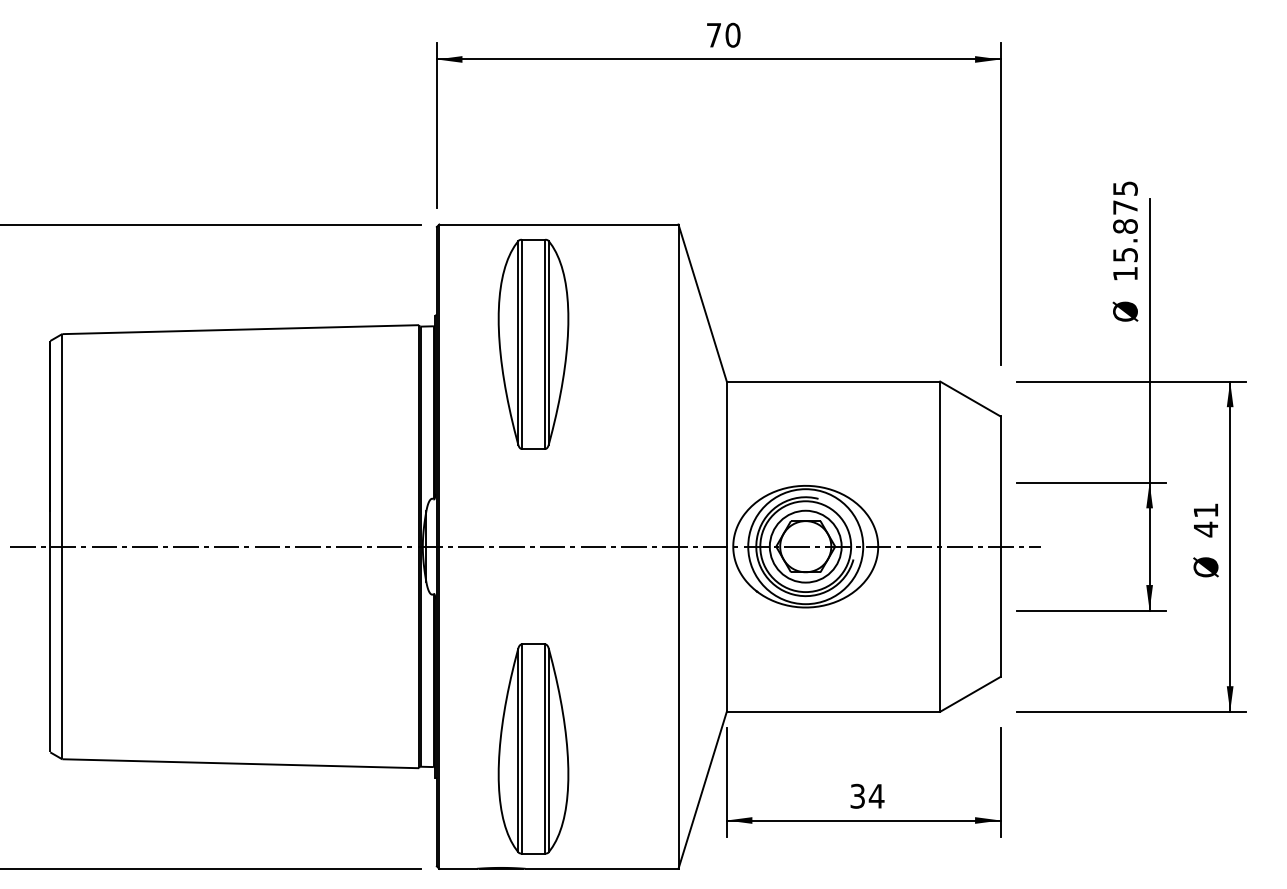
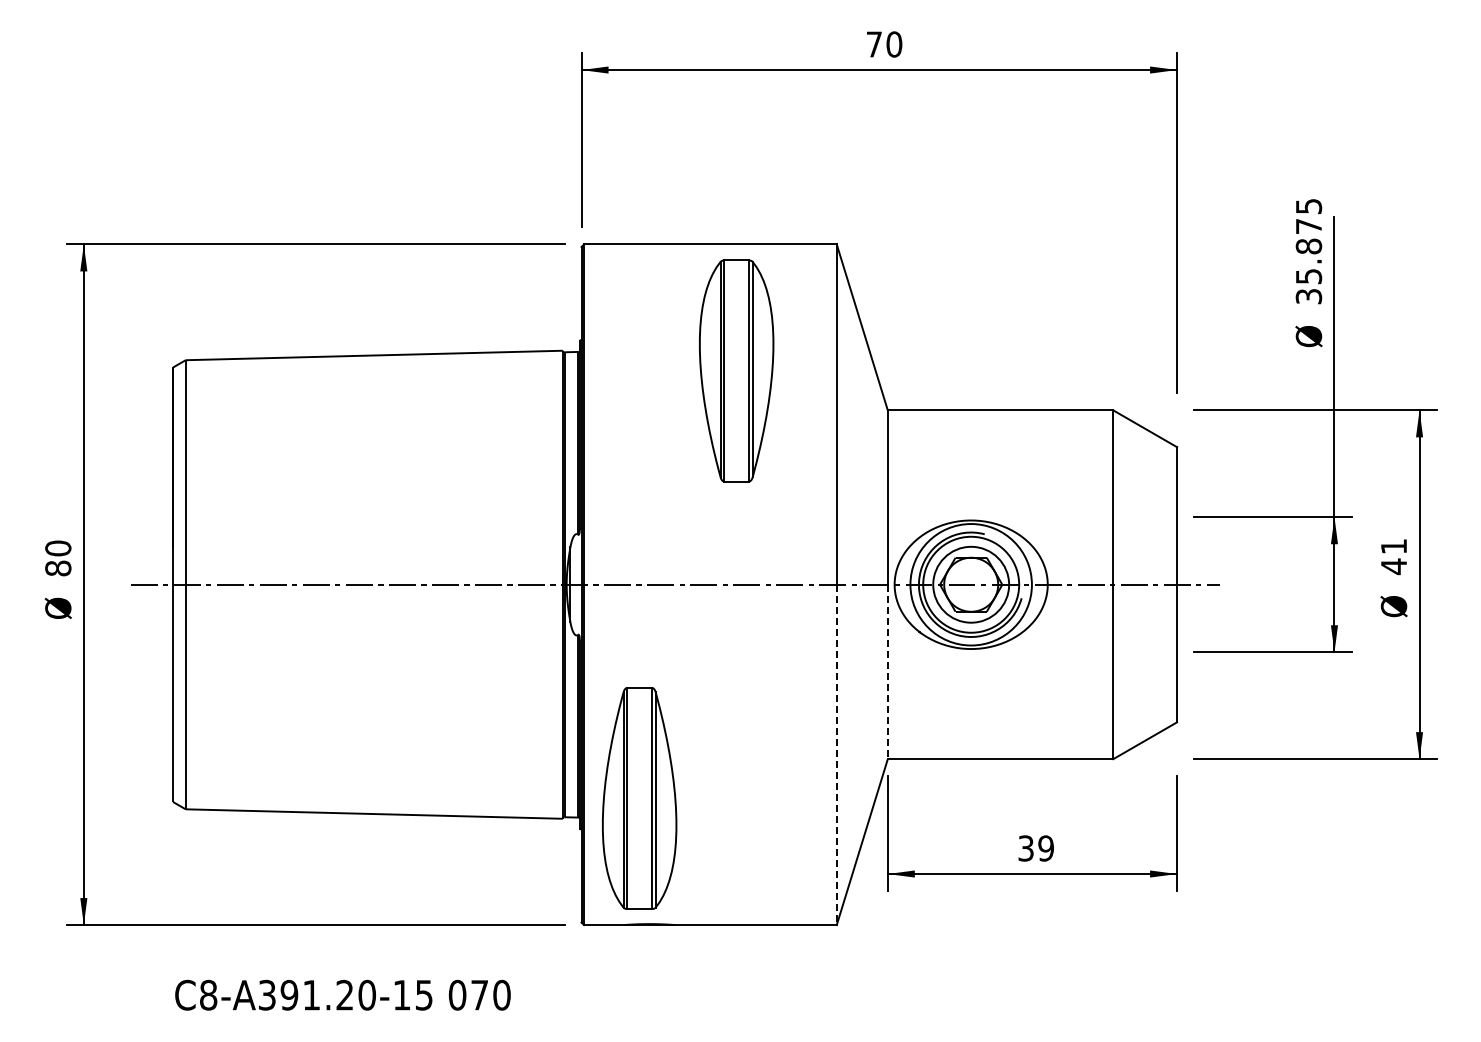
text: (1125, 273) -> (1308, 296), 15.875 -> 35.875
part: (533, 343) -> (736, 370), moved
line: (726, 629) -> (887, 672), solid -> dashed
line: (678, 708) -> (836, 755), solid -> dashed
part: (533, 749) -> (639, 798), moved
text: (876, 796) -> (1045, 848), 34 -> 39

